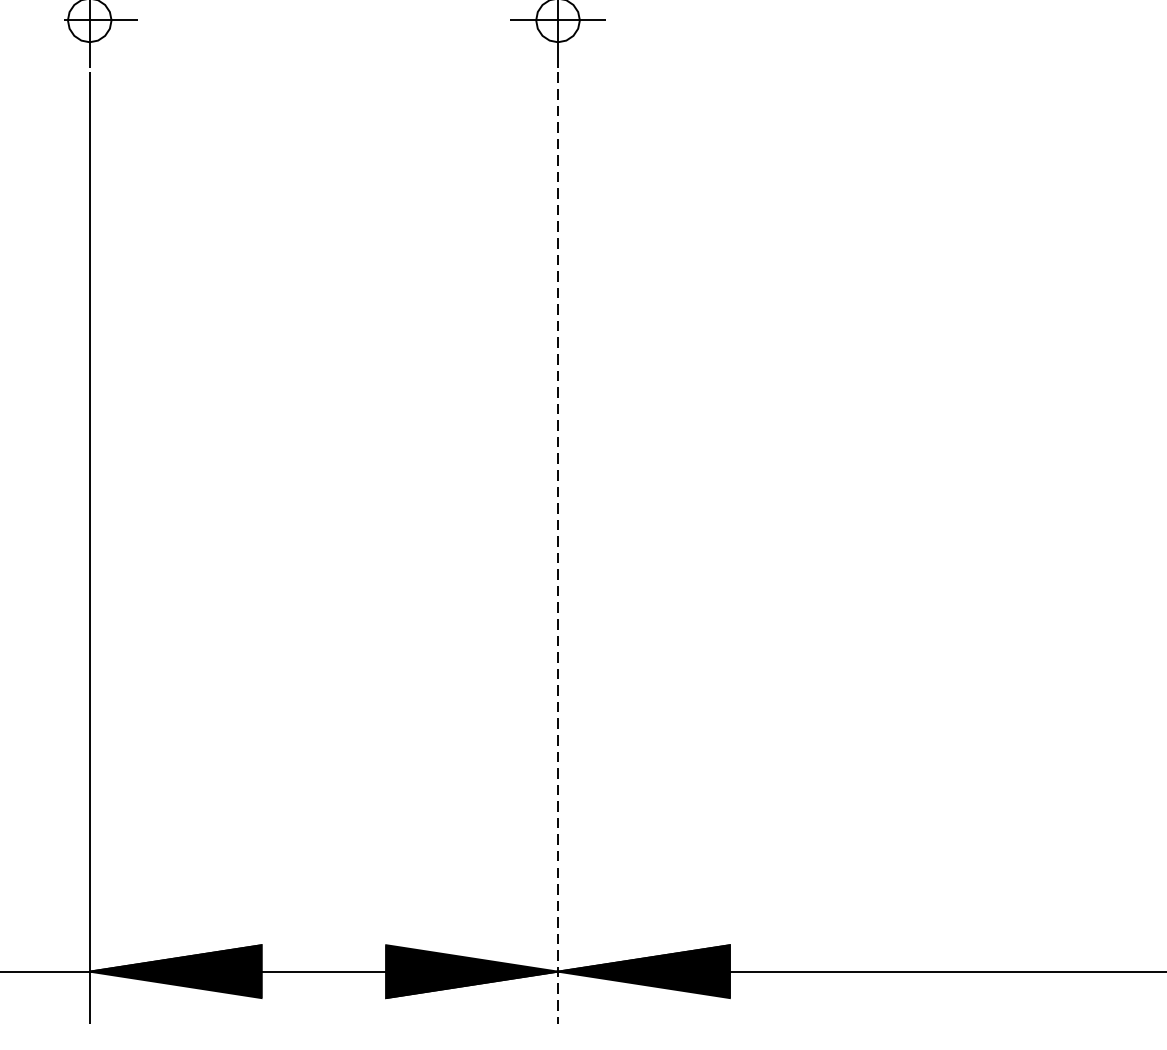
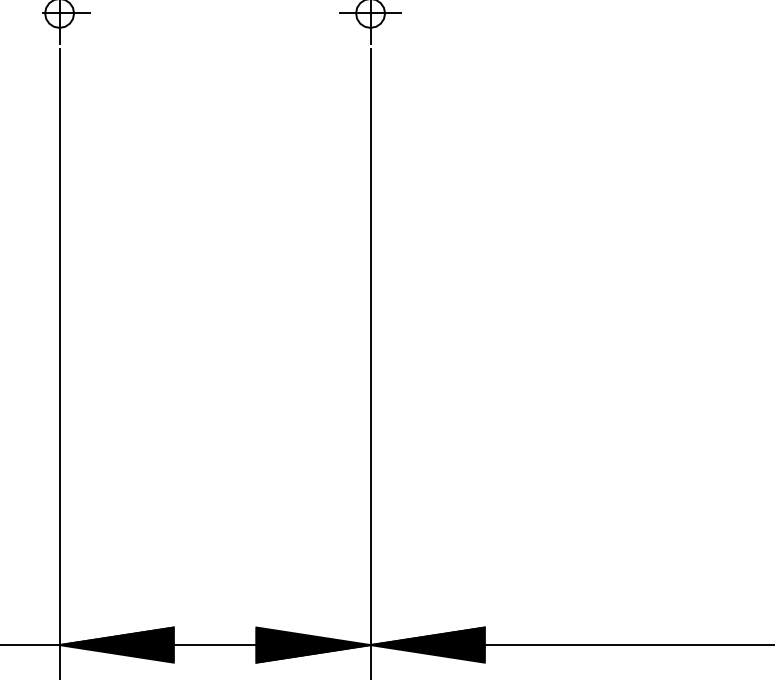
line: (557, 547) -> (370, 363), dashed -> solid

